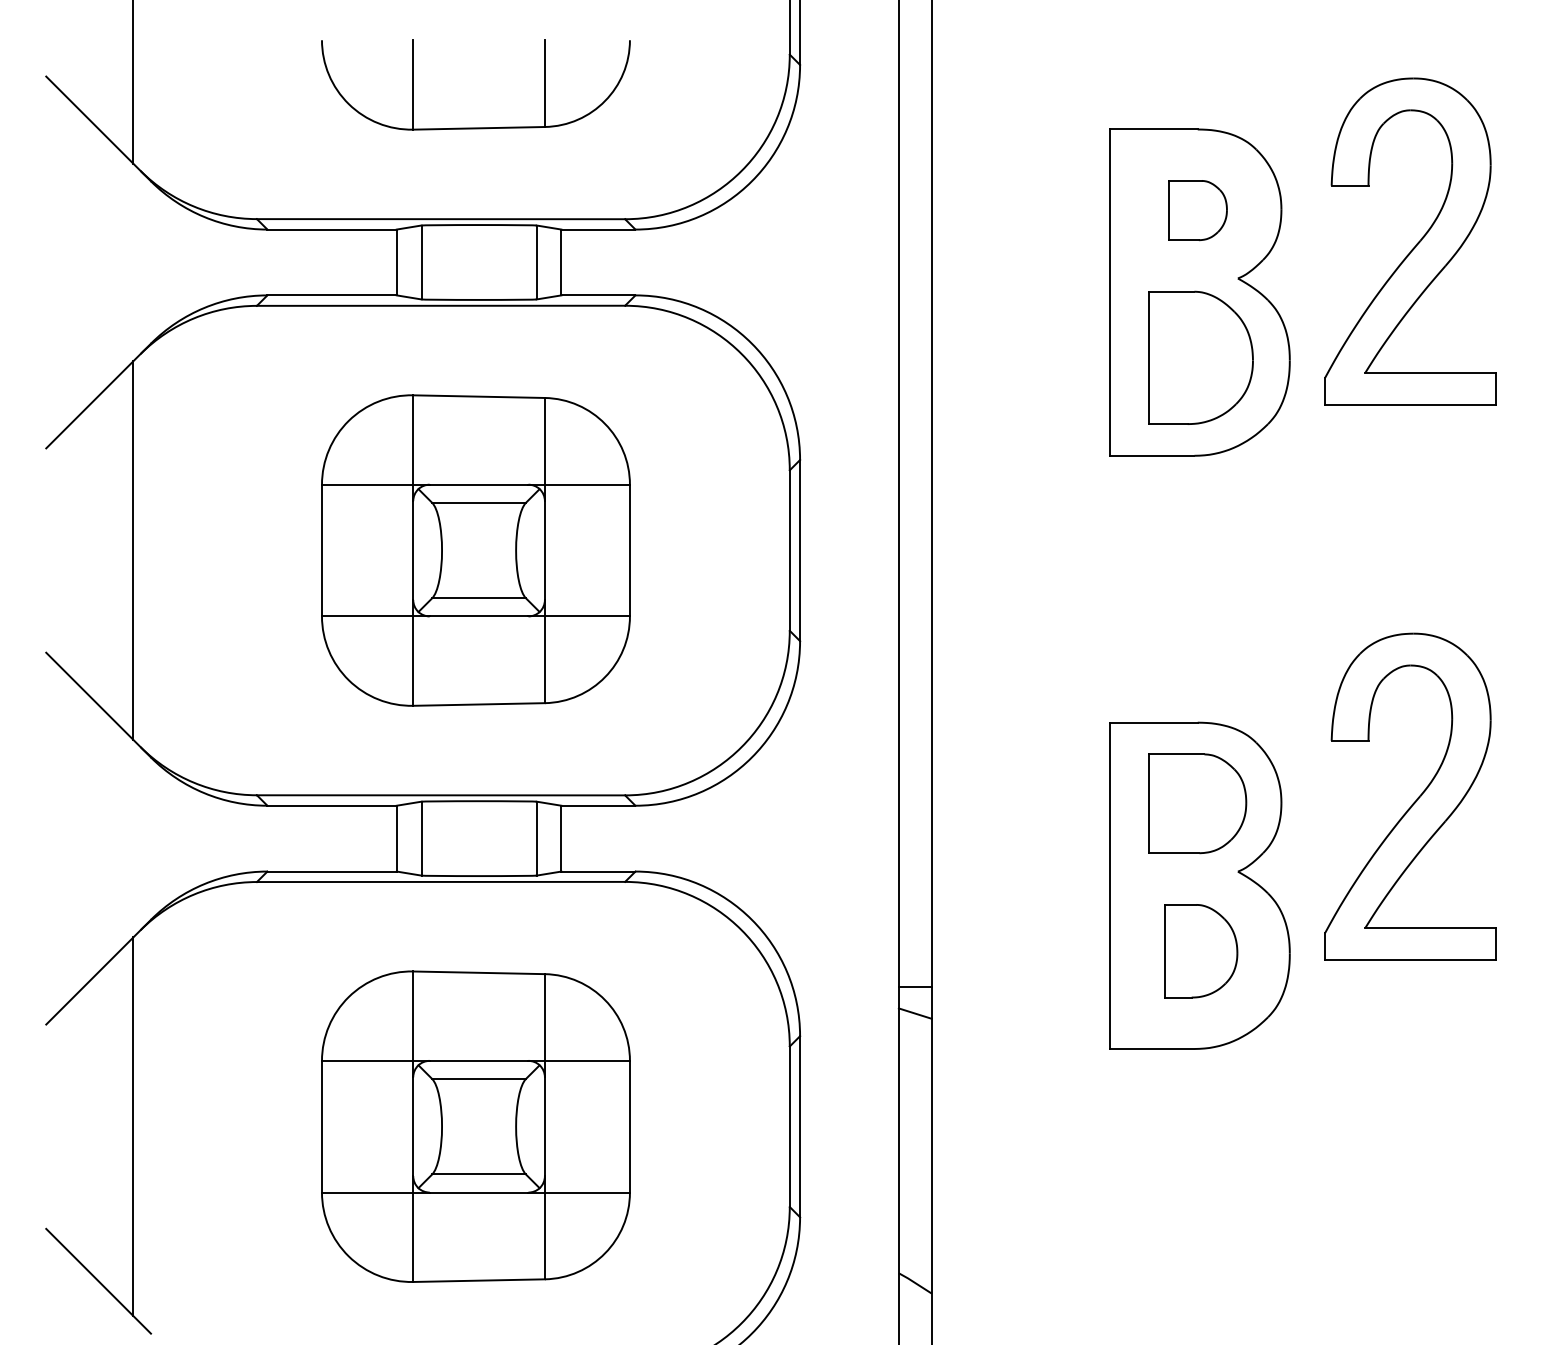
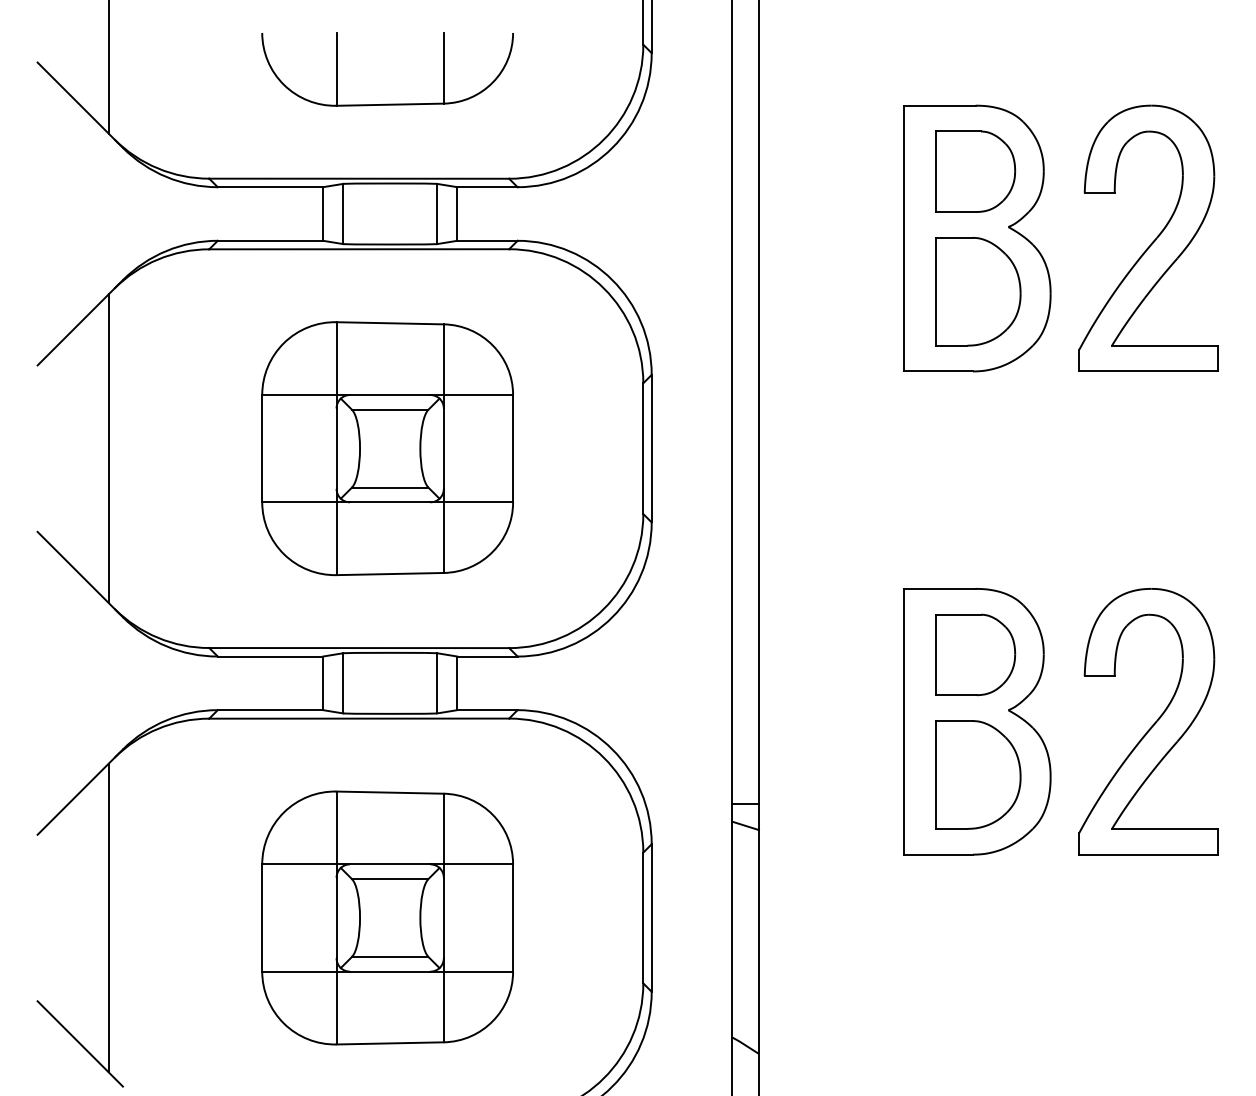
part: (1197, 210) -> (975, 171), size x1.67
part: (1416, 243) -> (1153, 240), moved
part: (1415, 800) -> (1153, 724), moved
part: (1200, 951) -> (977, 775), size x1.43

